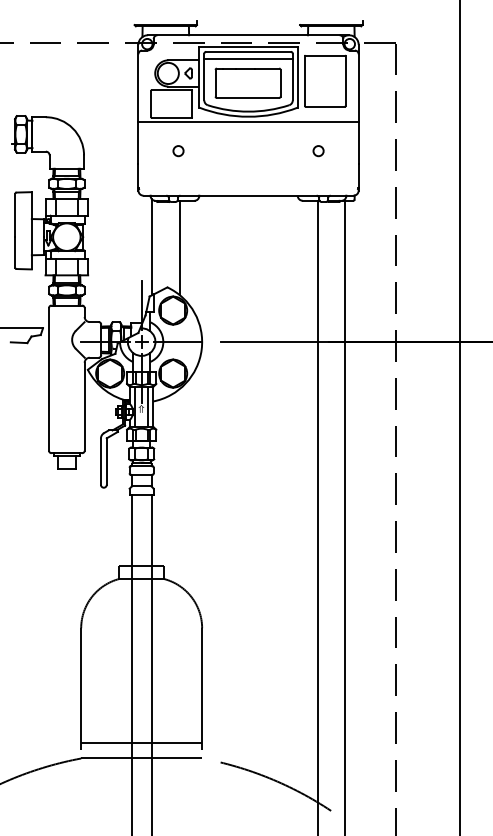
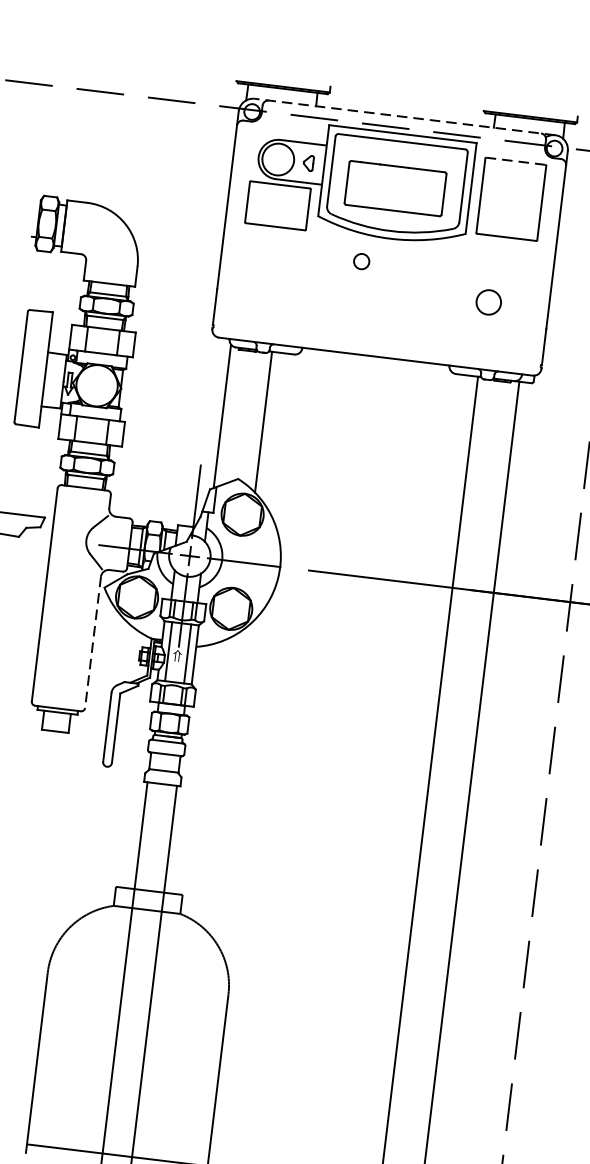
line: (248, 35) -> (404, 117), solid -> dashed
line: (325, 55) -> (516, 161), solid -> dashed
line: (248, 59) -> (400, 153), removed
line: (248, 122) -> (389, 247), removed
circle: (178, 151) -> (361, 262), moved
circle: (318, 151) -> (488, 303), size x1.6
line: (84, 406) -> (92, 641), solid -> dashed

